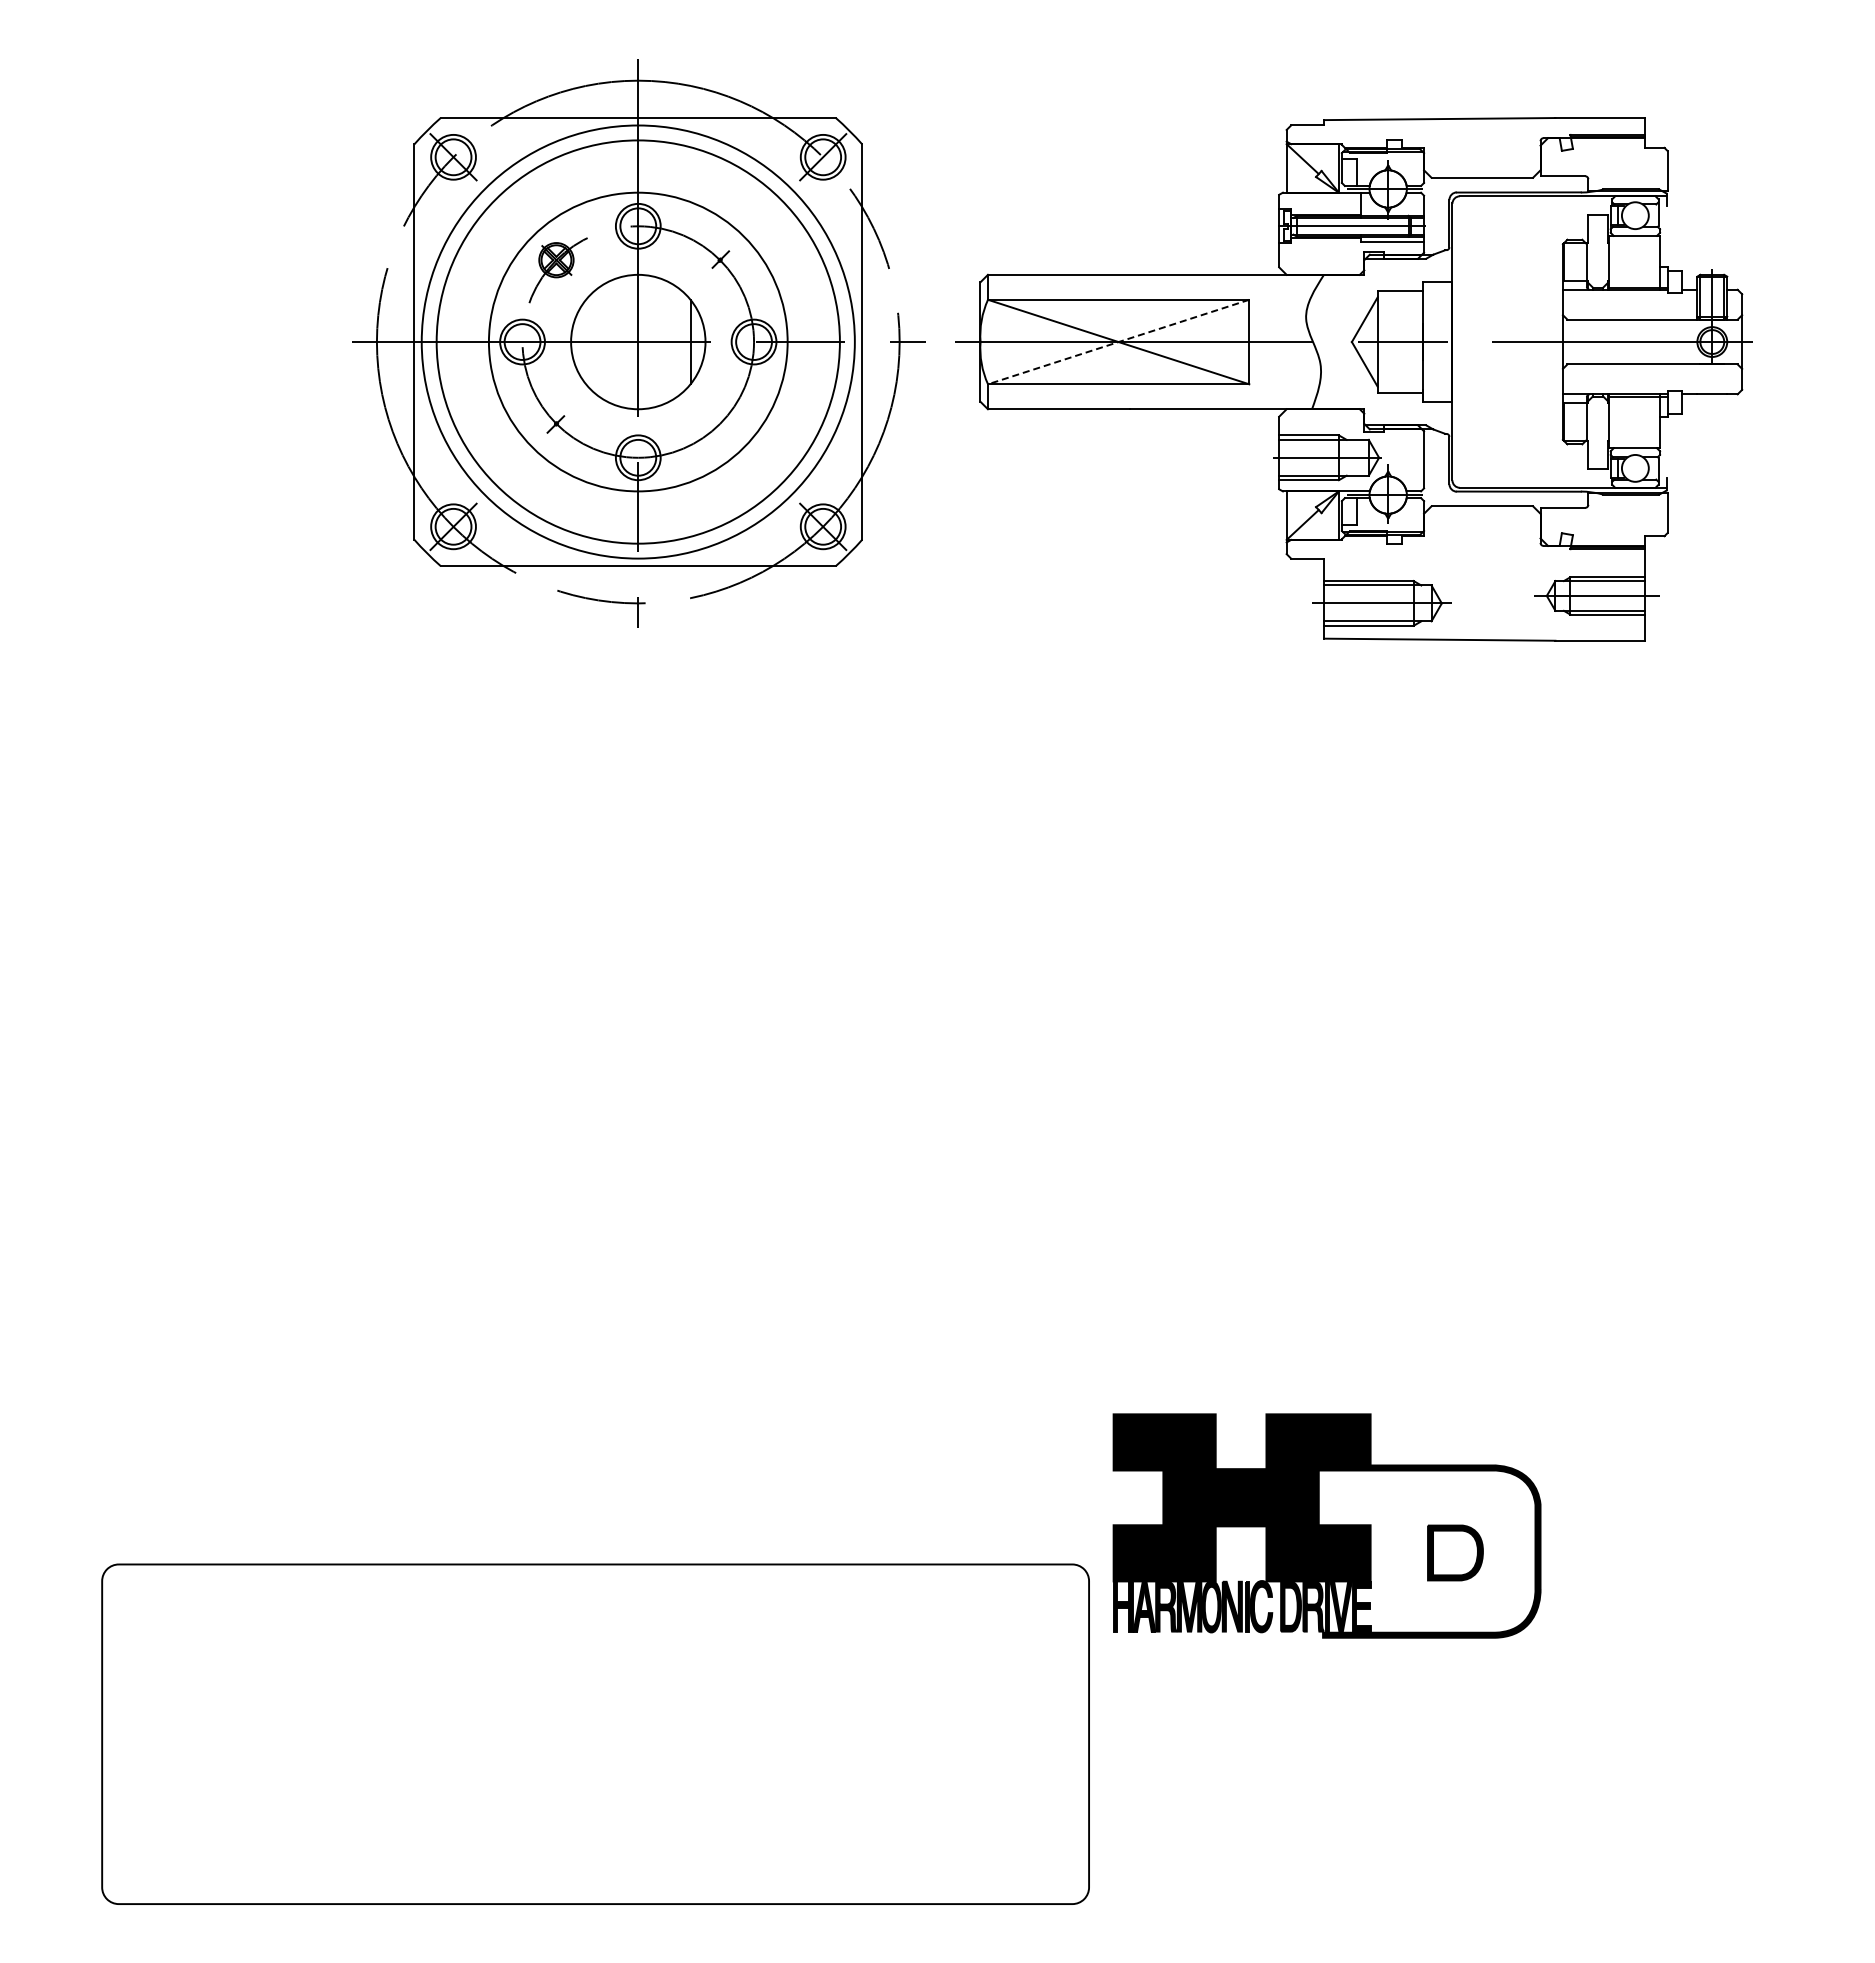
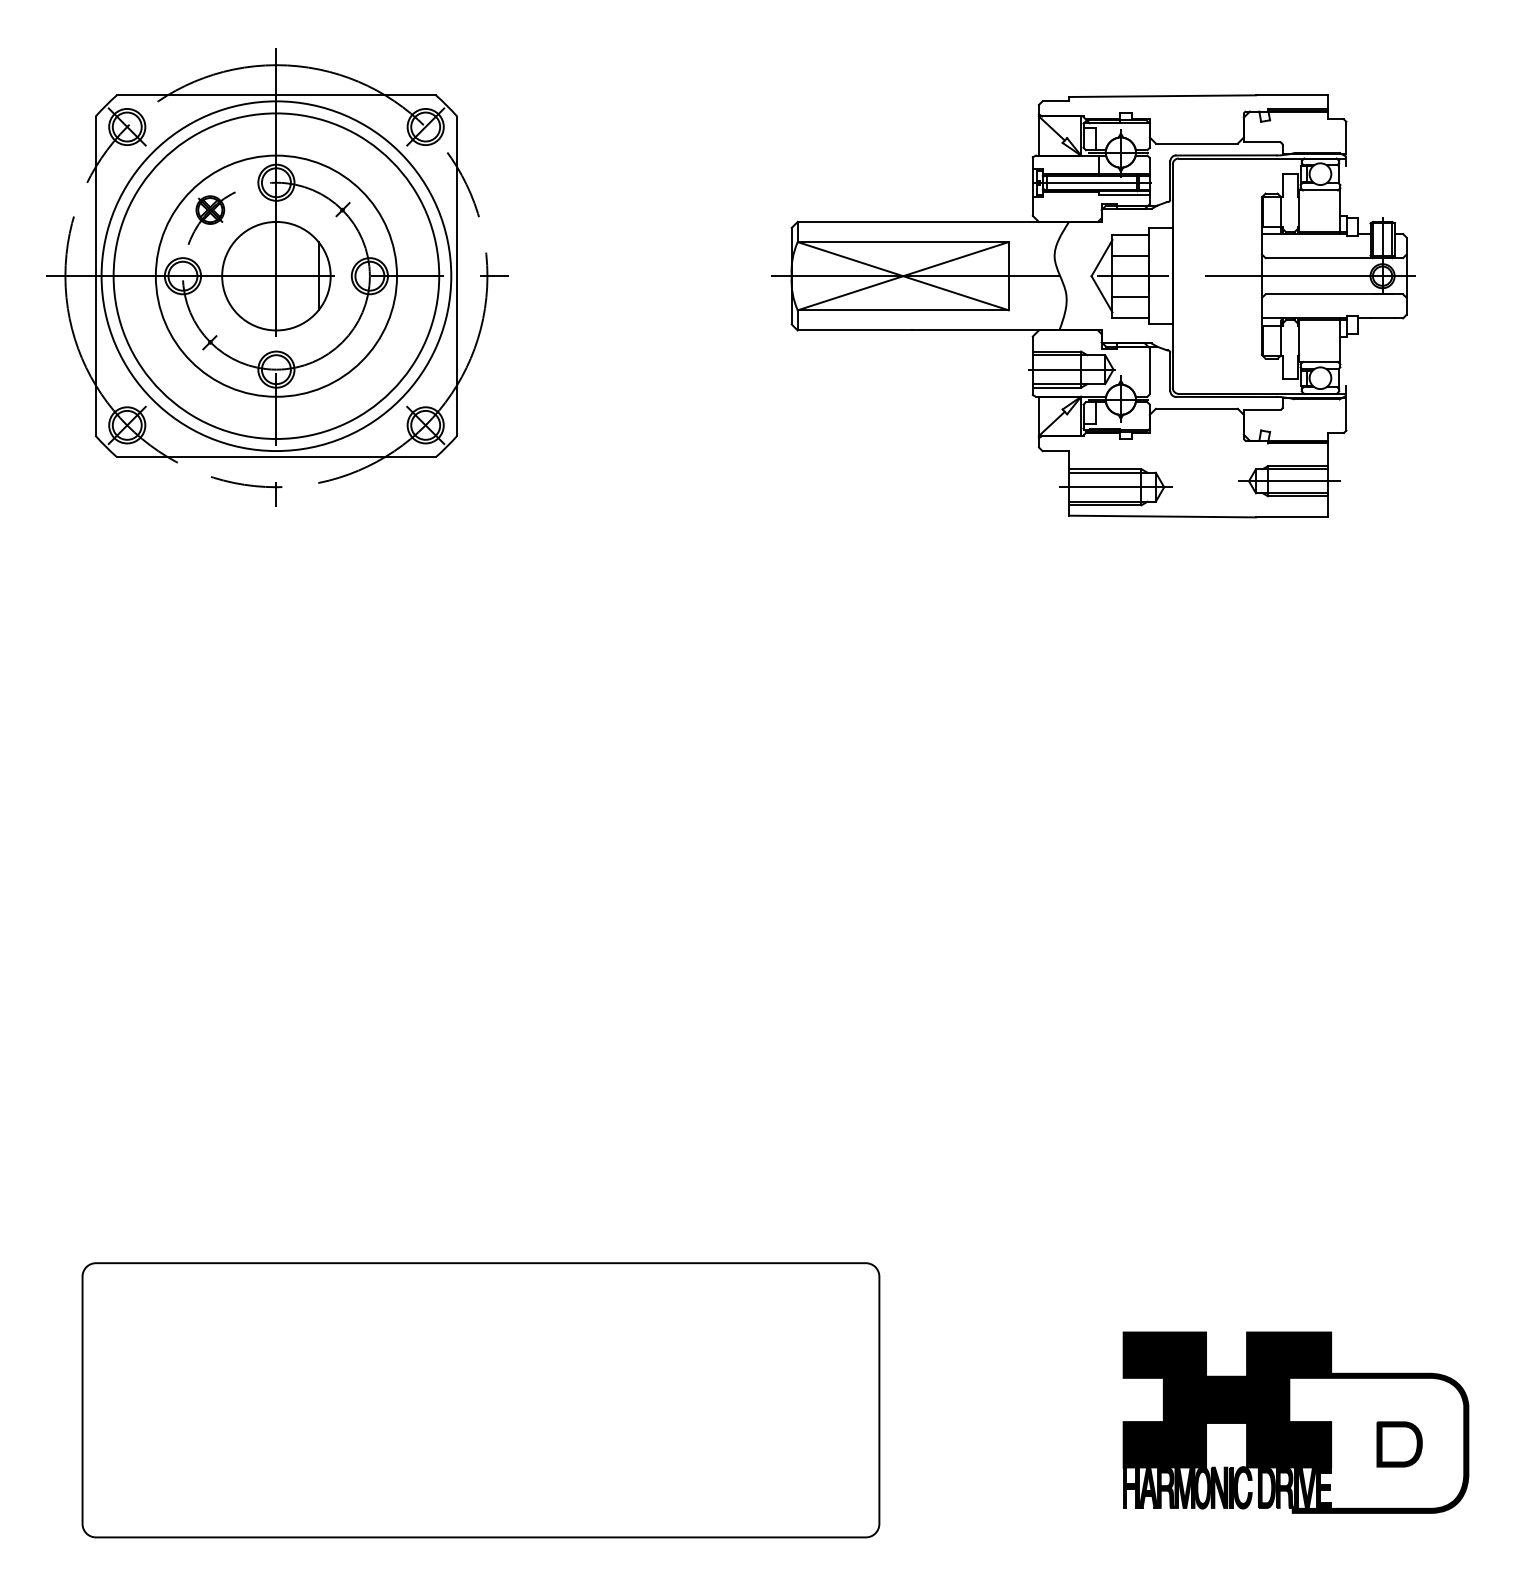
line: (1399, 316) -> (1130, 255), added
line: (1118, 342) -> (903, 276), dashed -> solid
part: (638, 343) -> (276, 277), moved
line: (1399, 367) -> (1130, 296), added
part: (1326, 1525) -> (1295, 1422), moved

